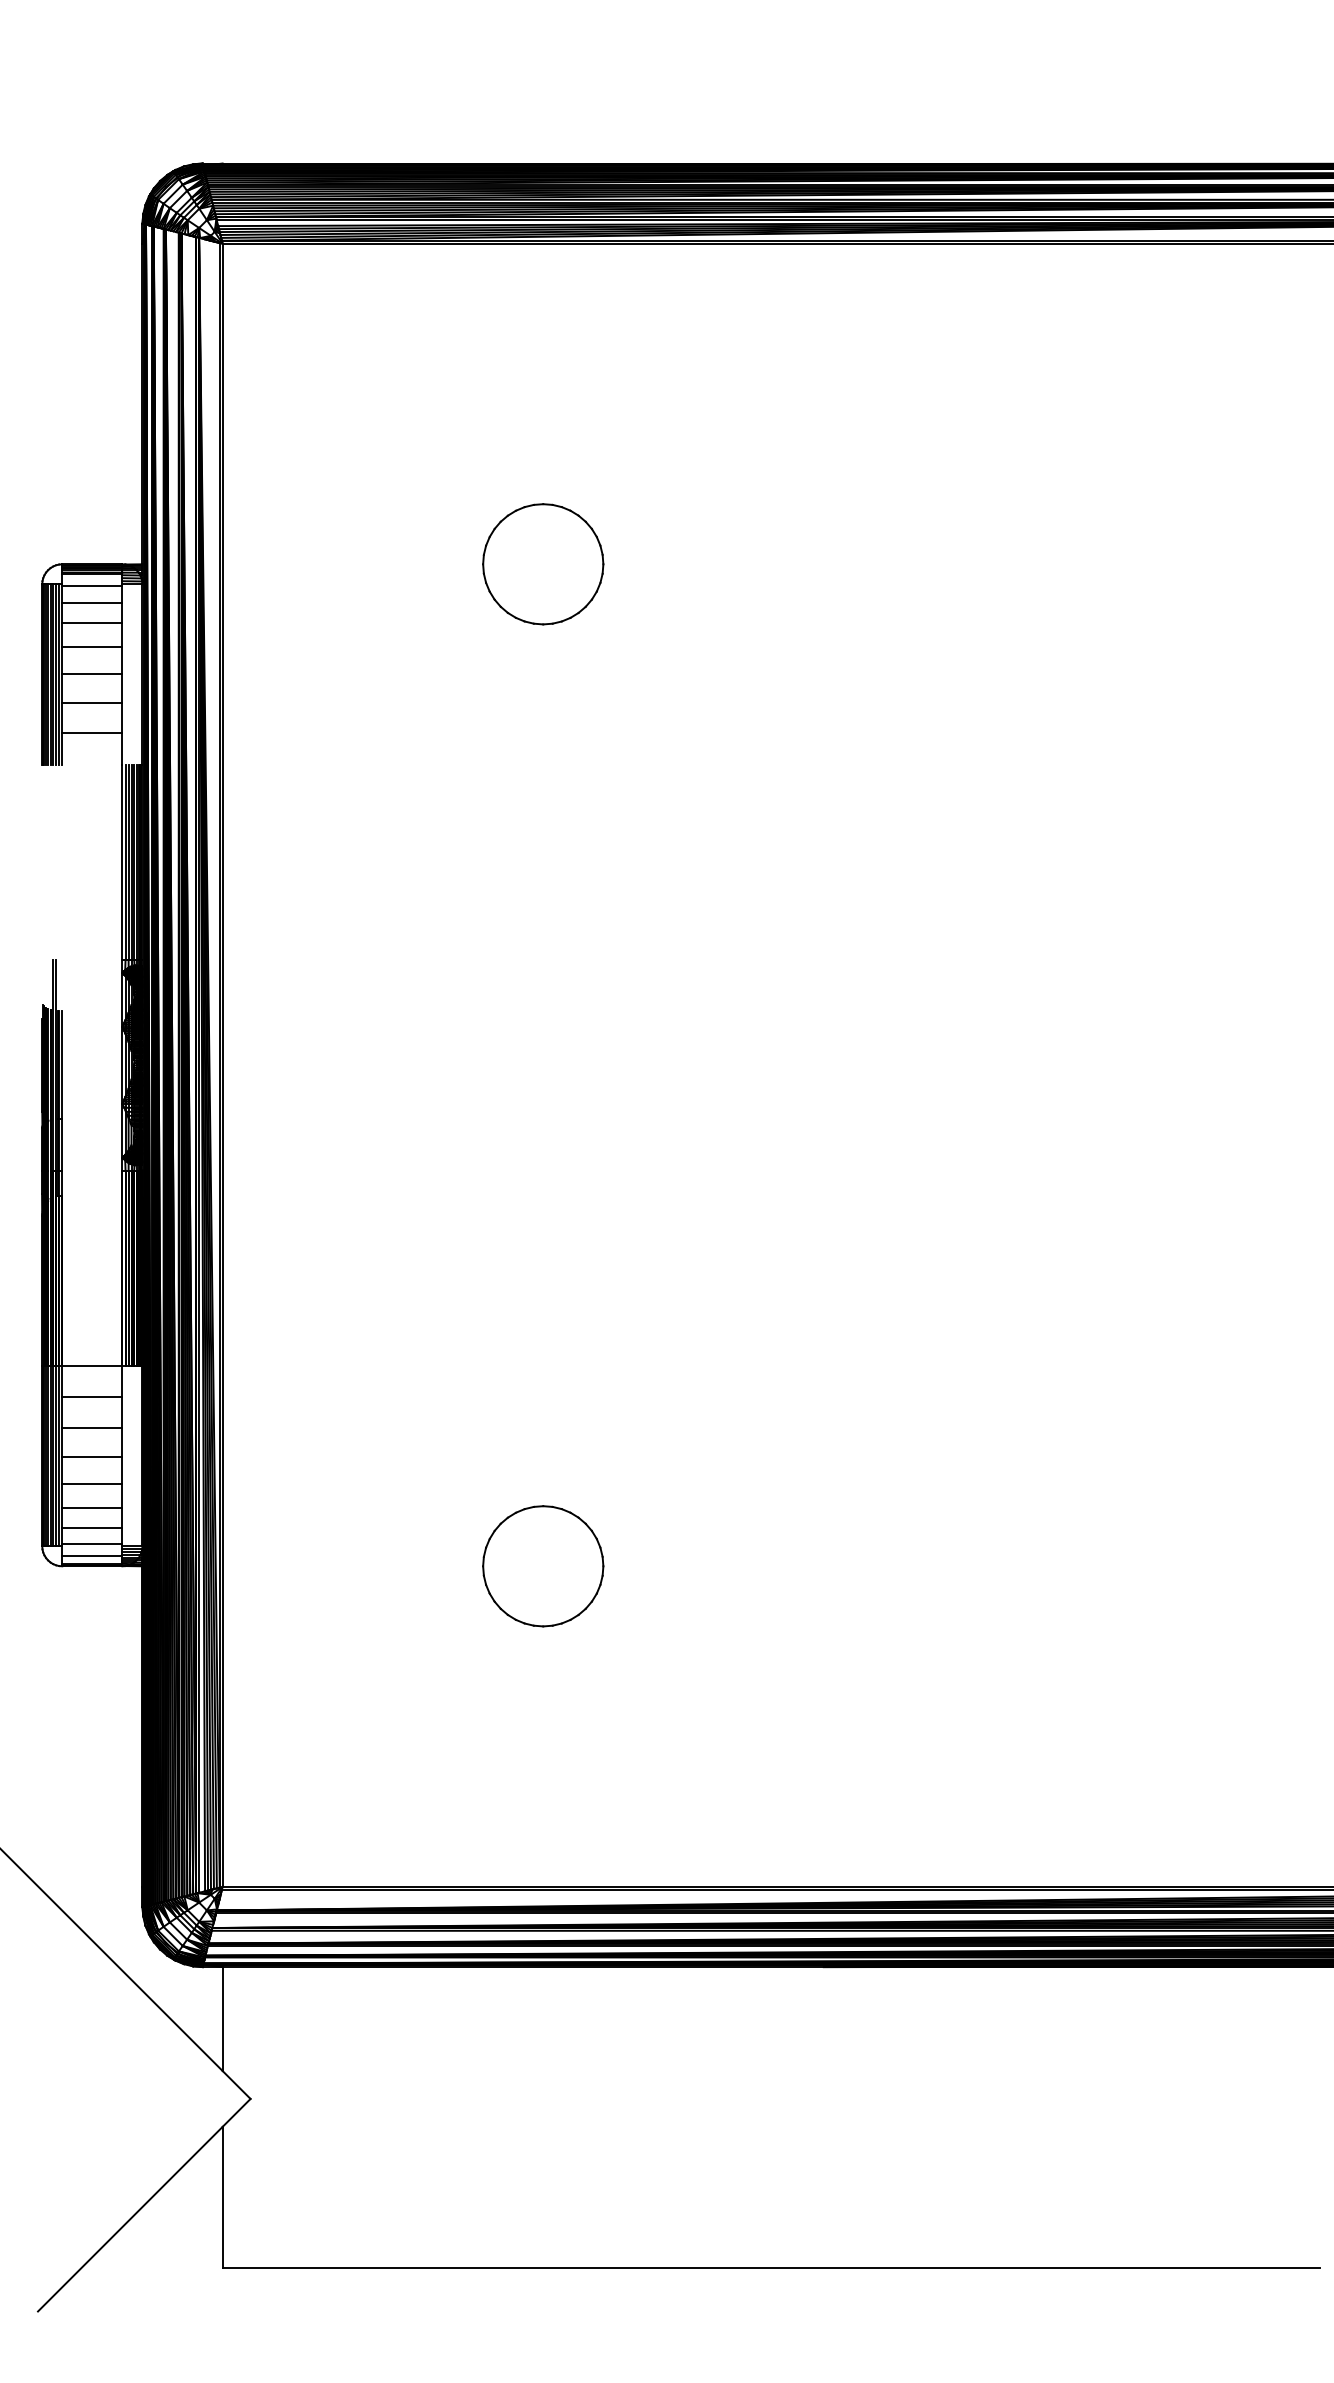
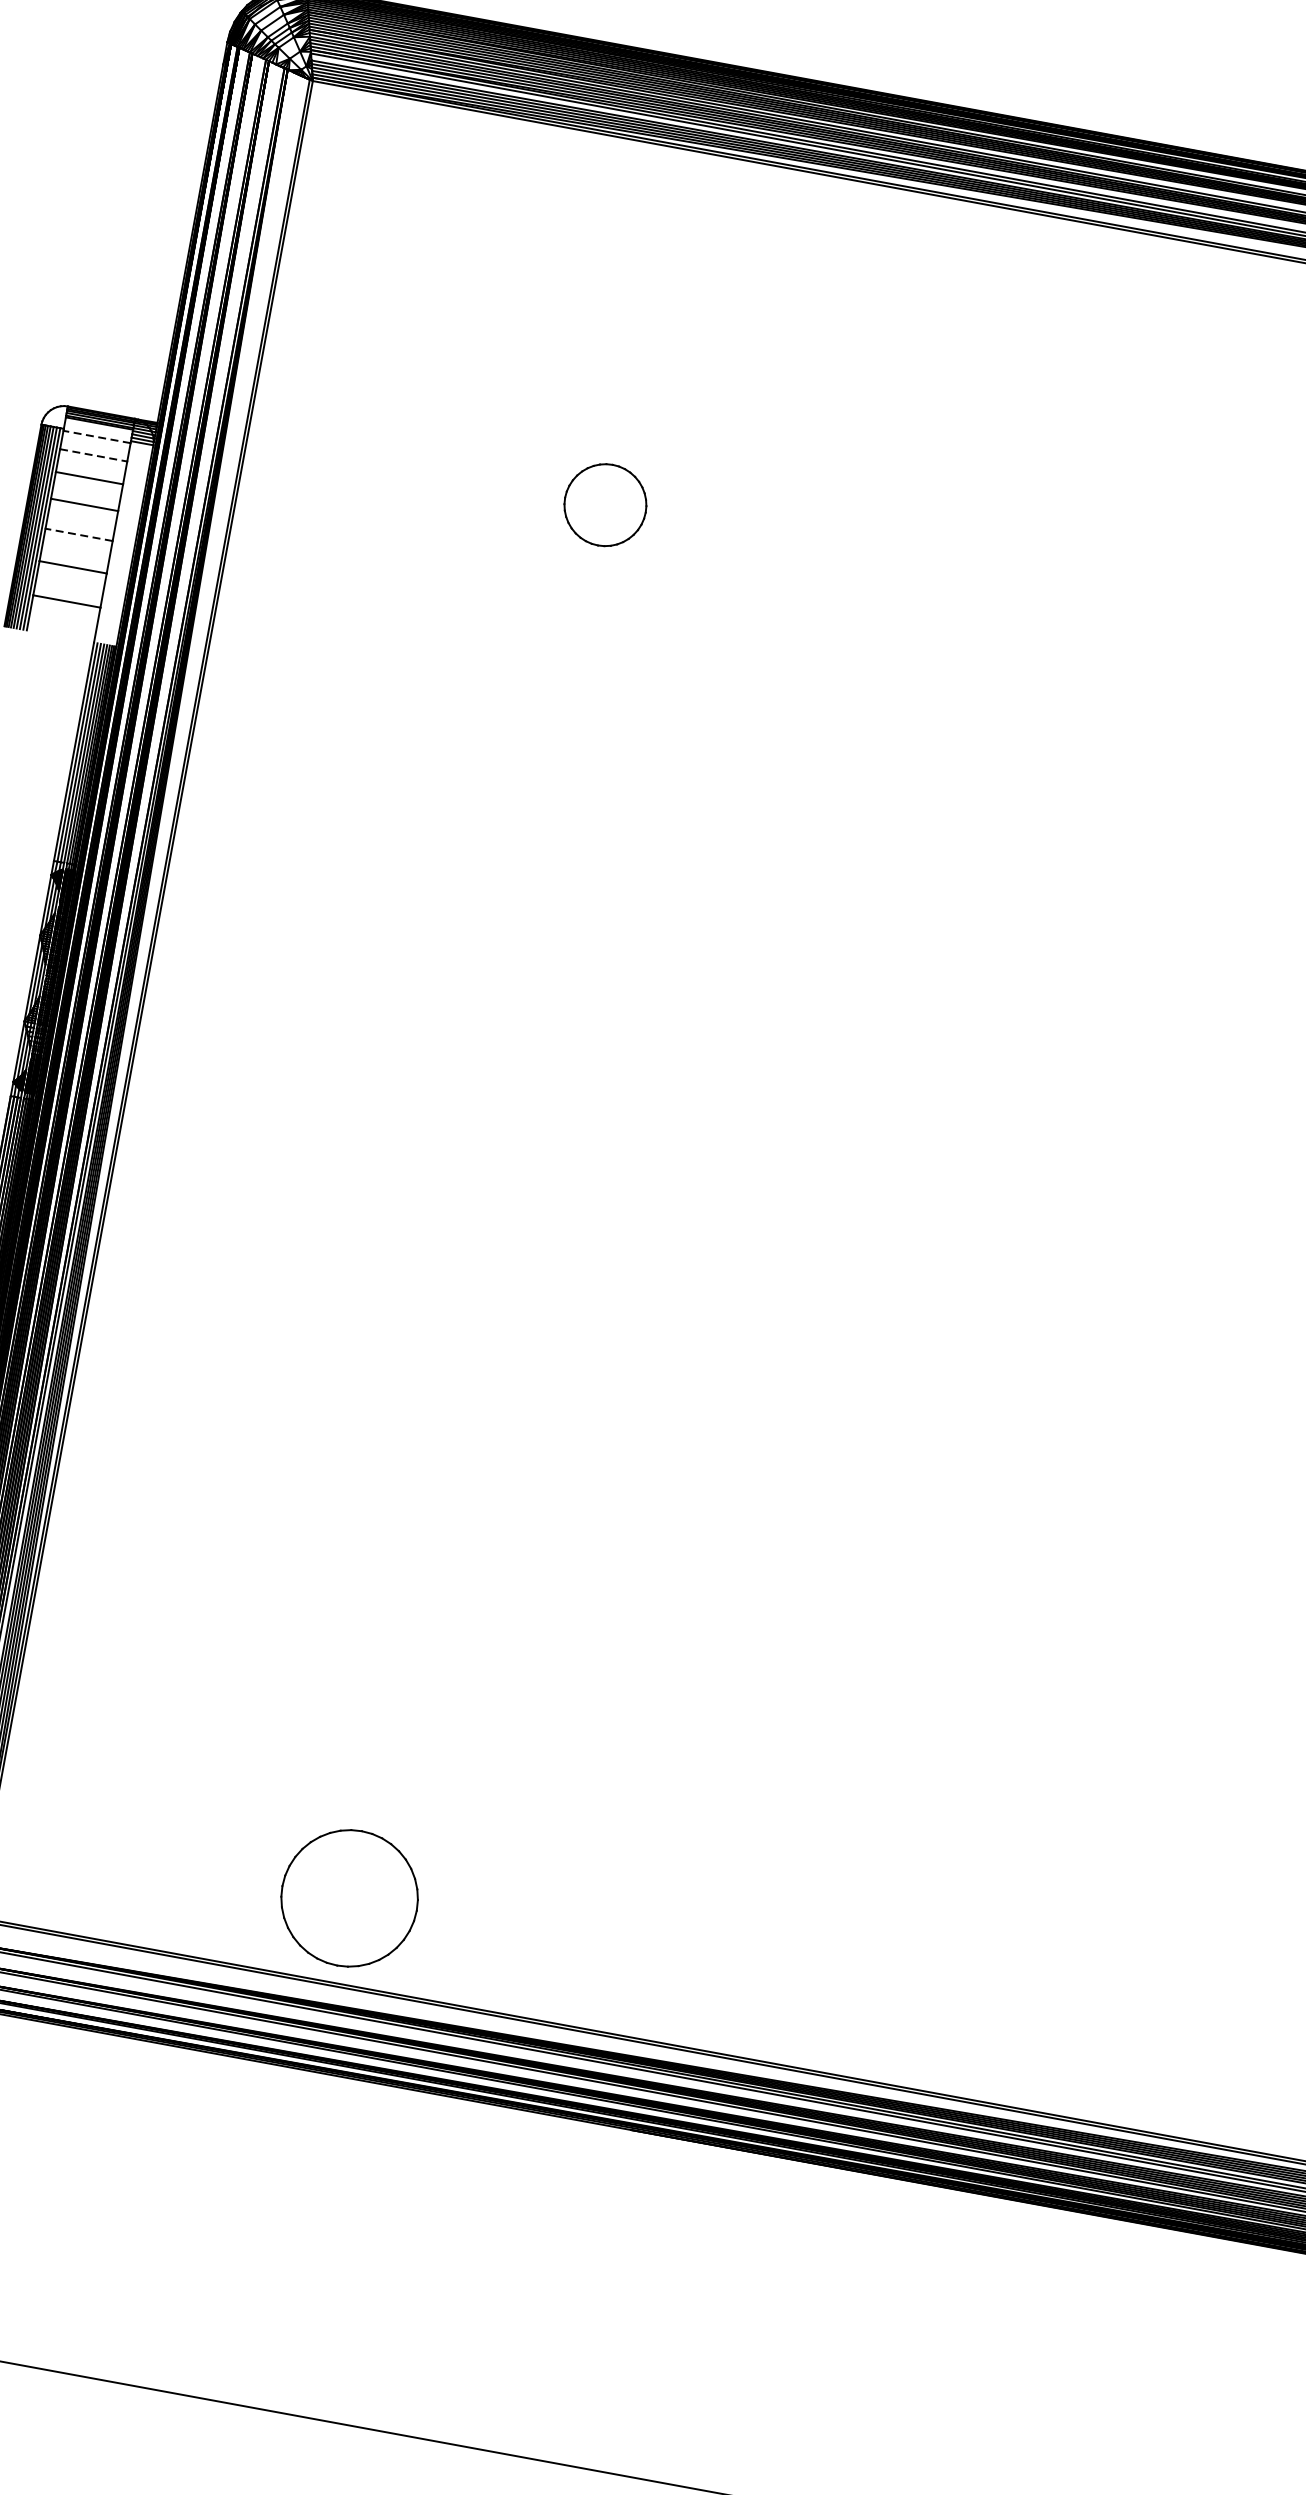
part: (543, 564) -> (605, 505), size x0.6
line: (91, 586) -> (96, 437), solid -> dashed
line: (92, 602) -> (93, 455), solid -> dashed
line: (91, 673) -> (78, 534), solid -> dashed
part: (543, 1566) -> (349, 1898), moved

